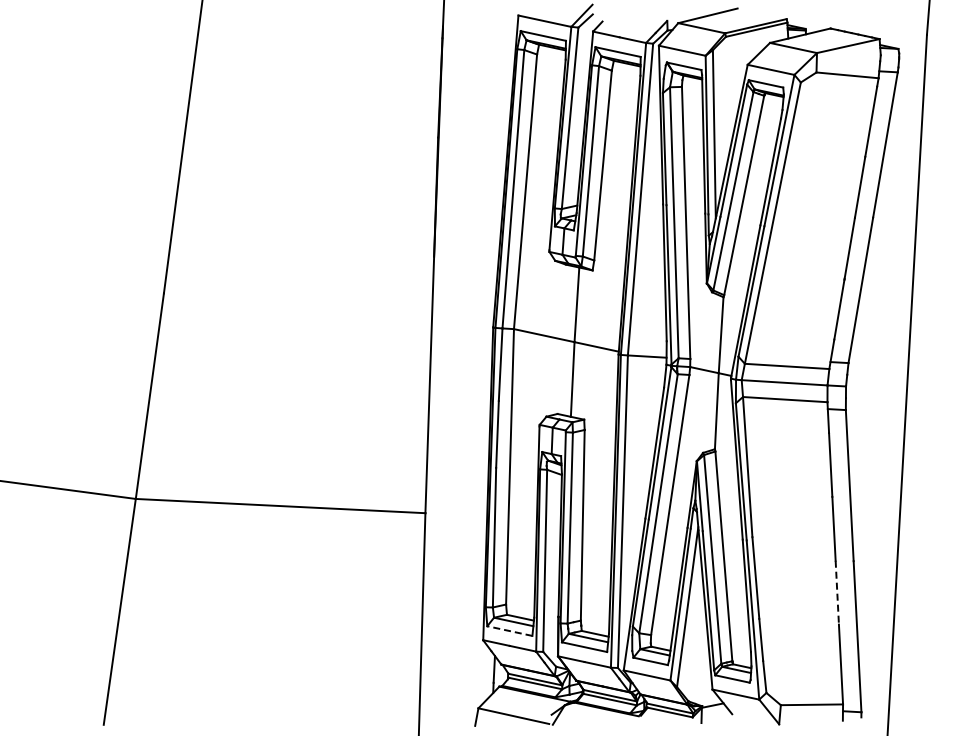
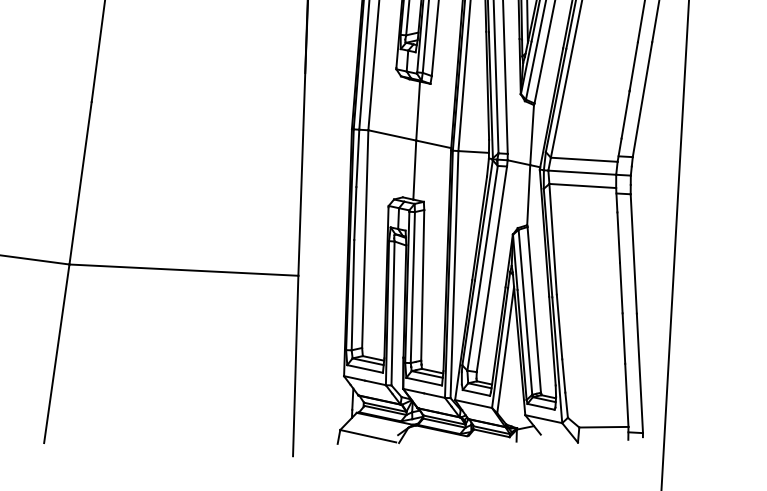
line: (837, 592) -> (624, 338), dashed -> solid
line: (509, 630) -> (364, 368), dashed -> solid

